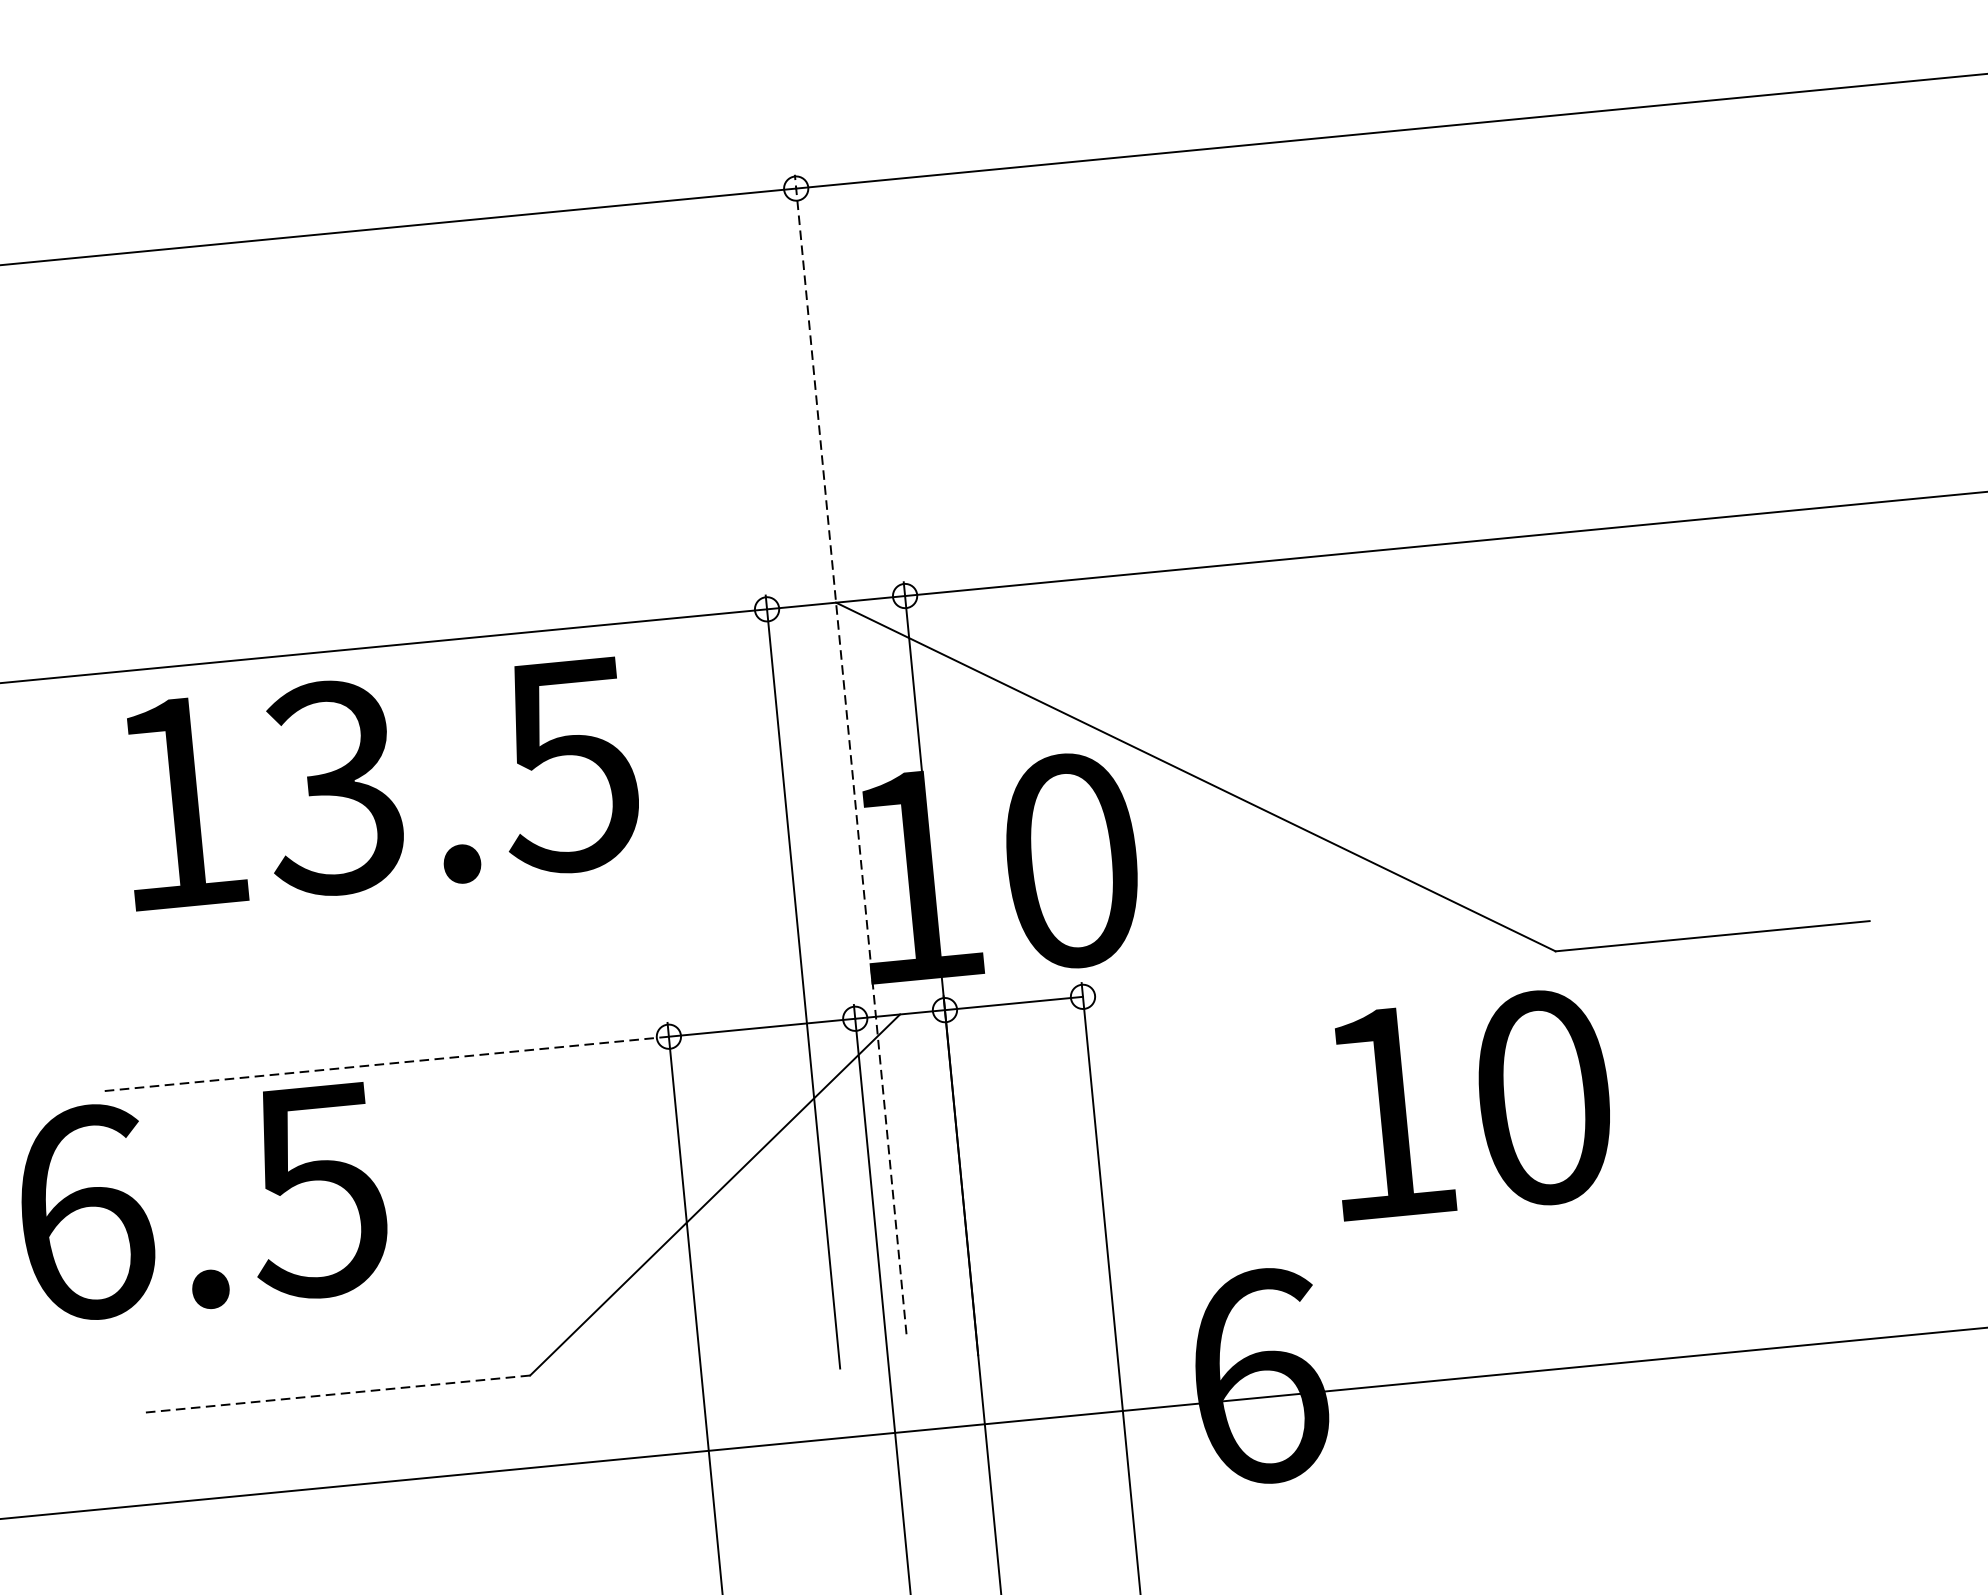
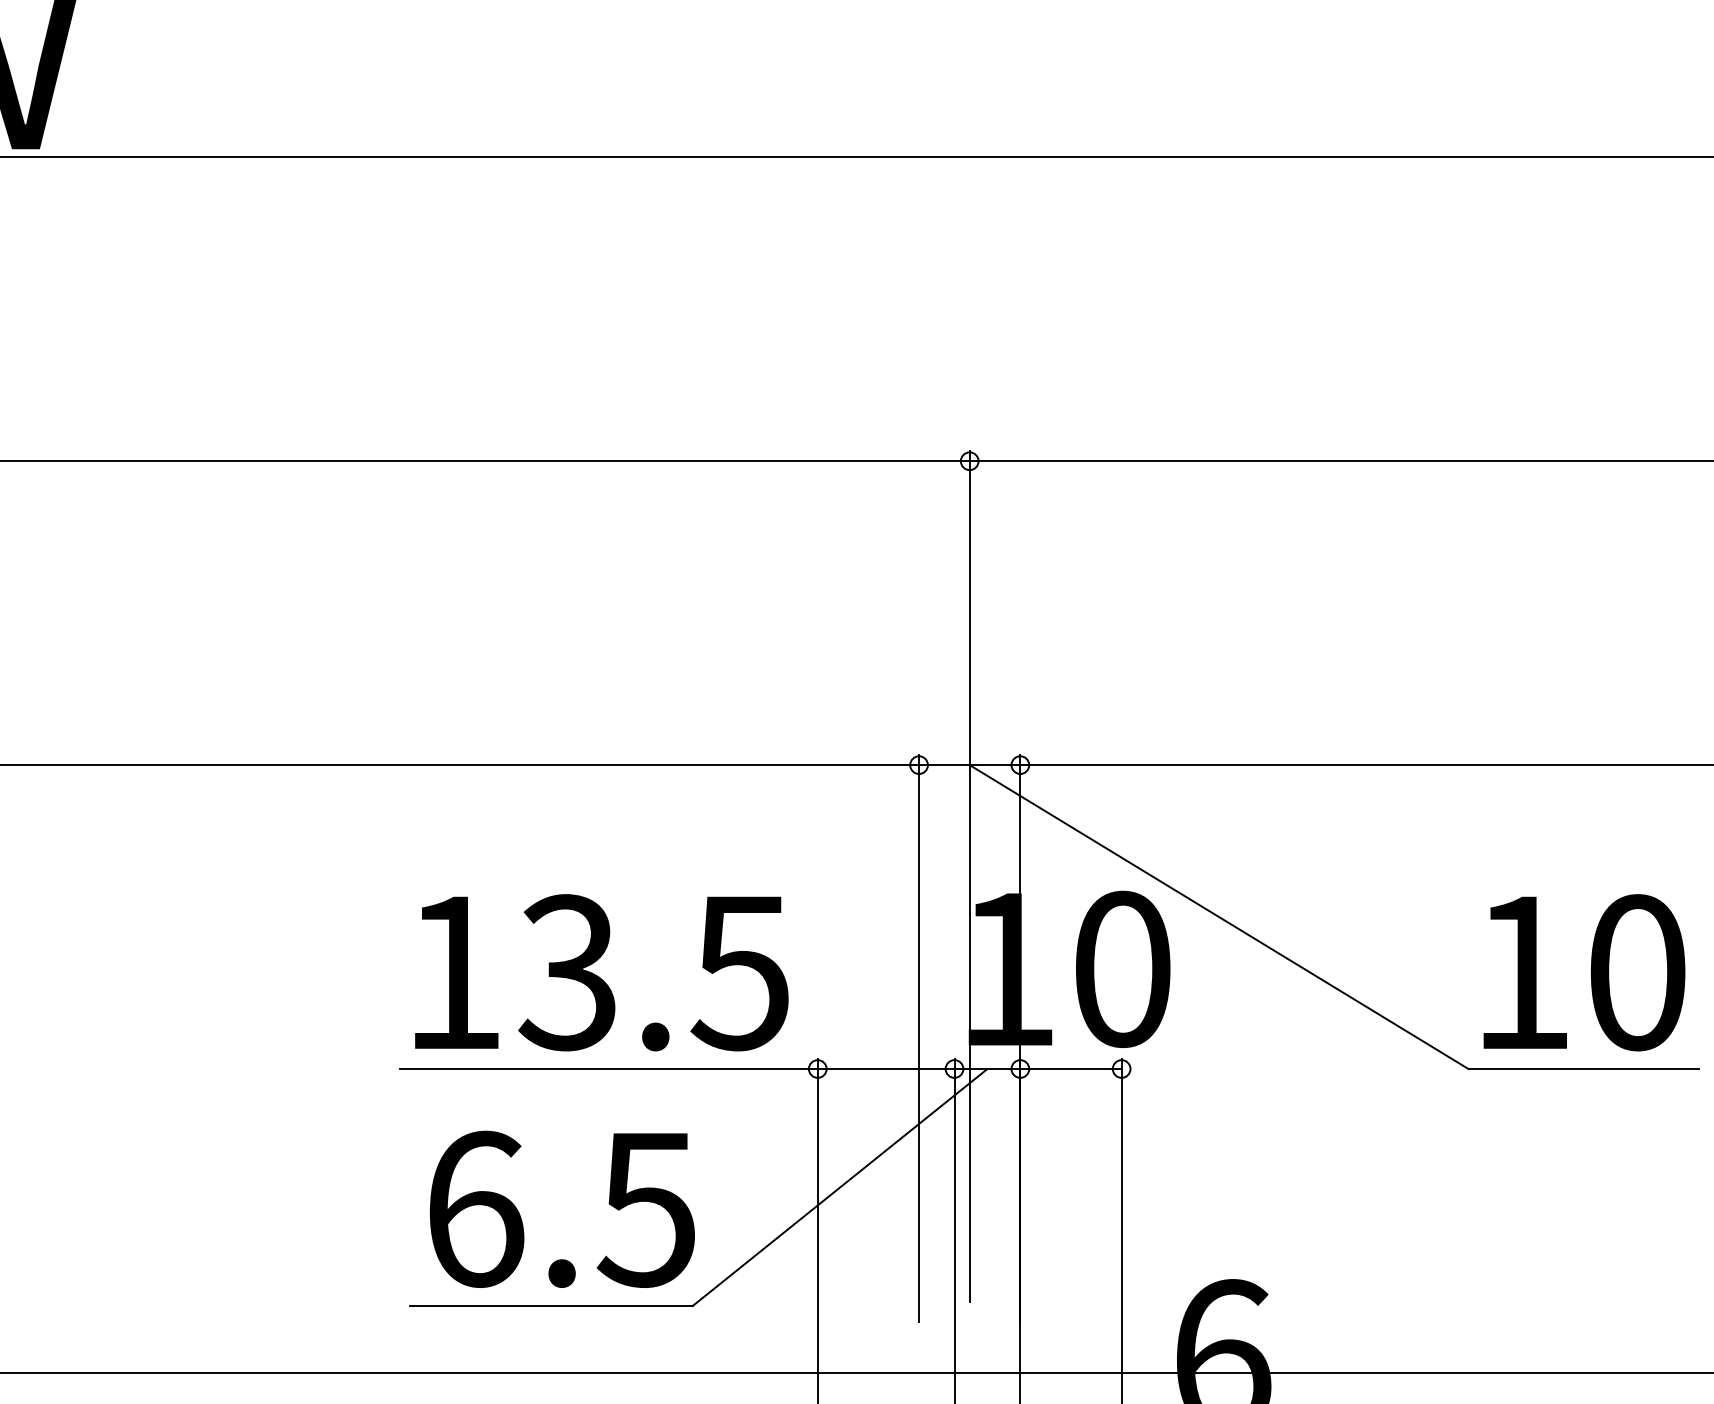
line: (850, 754) -> (969, 876), dashed -> solid
text: (380, 783) -> (601, 972), moved
line: (383, 1064) -> (608, 1069), dashed -> solid
text: (1471, 1104) -> (1584, 972), moved
text: (202, 1200) -> (562, 1208), moved
line: (337, 1393) -> (551, 1305), dashed -> solid

